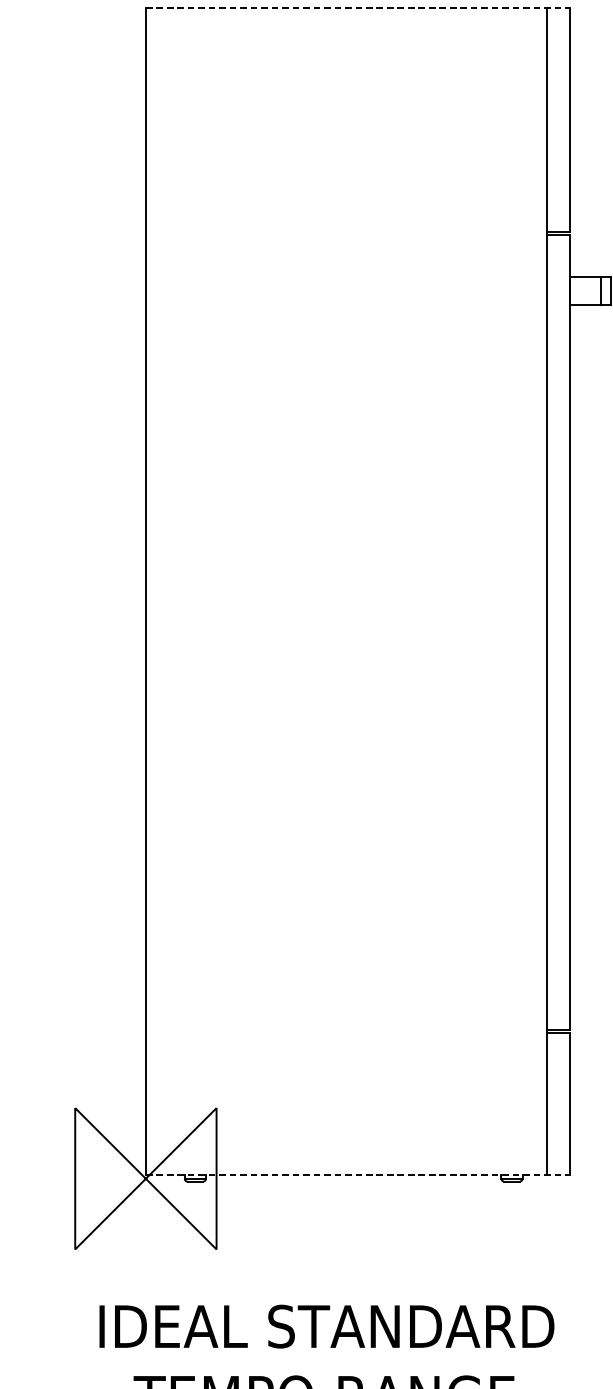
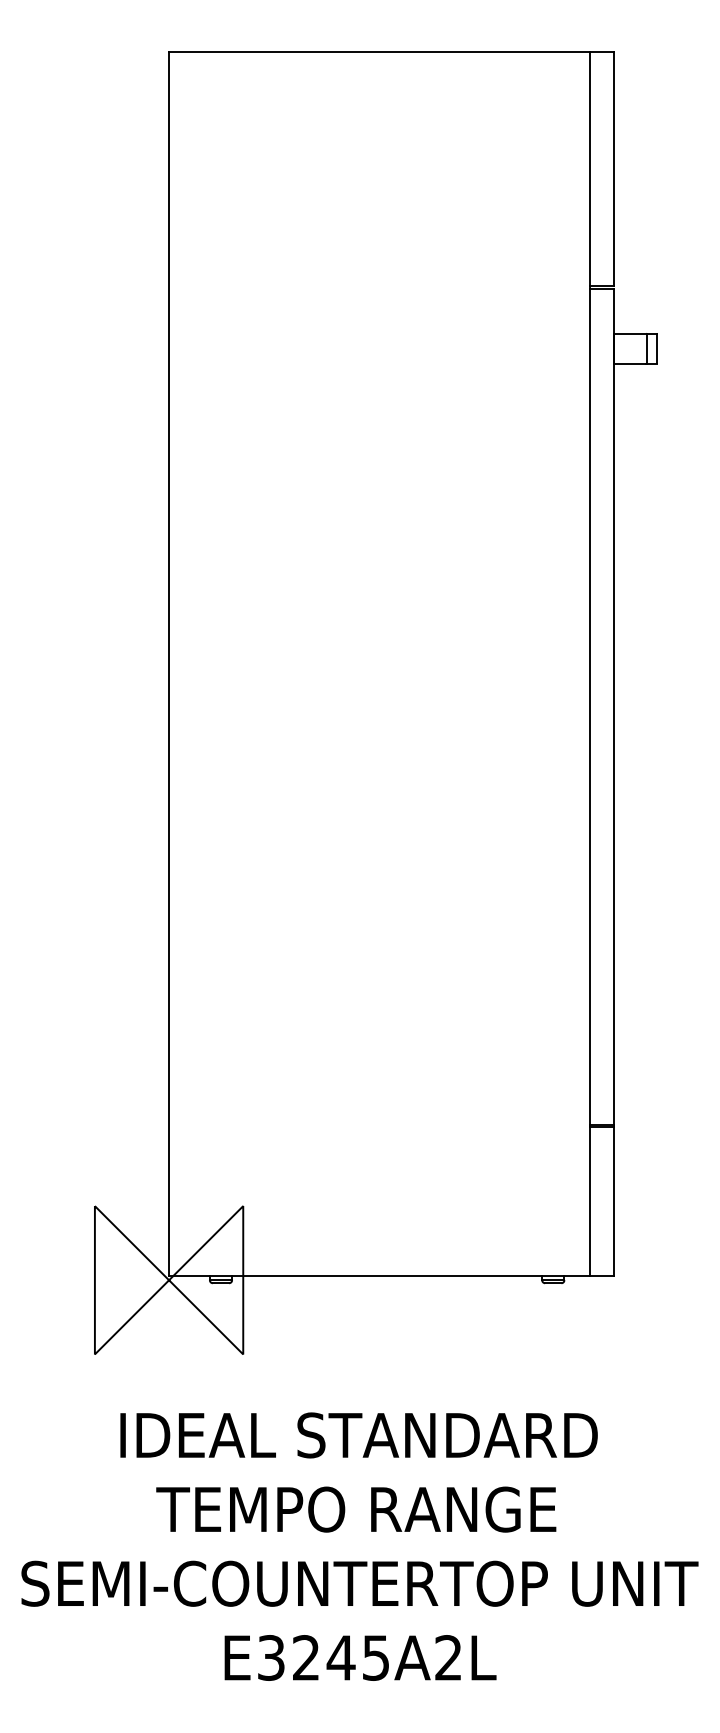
line: (357, 8) -> (391, 51), dashed -> solid
line: (357, 1174) -> (391, 1275), dashed -> solid

